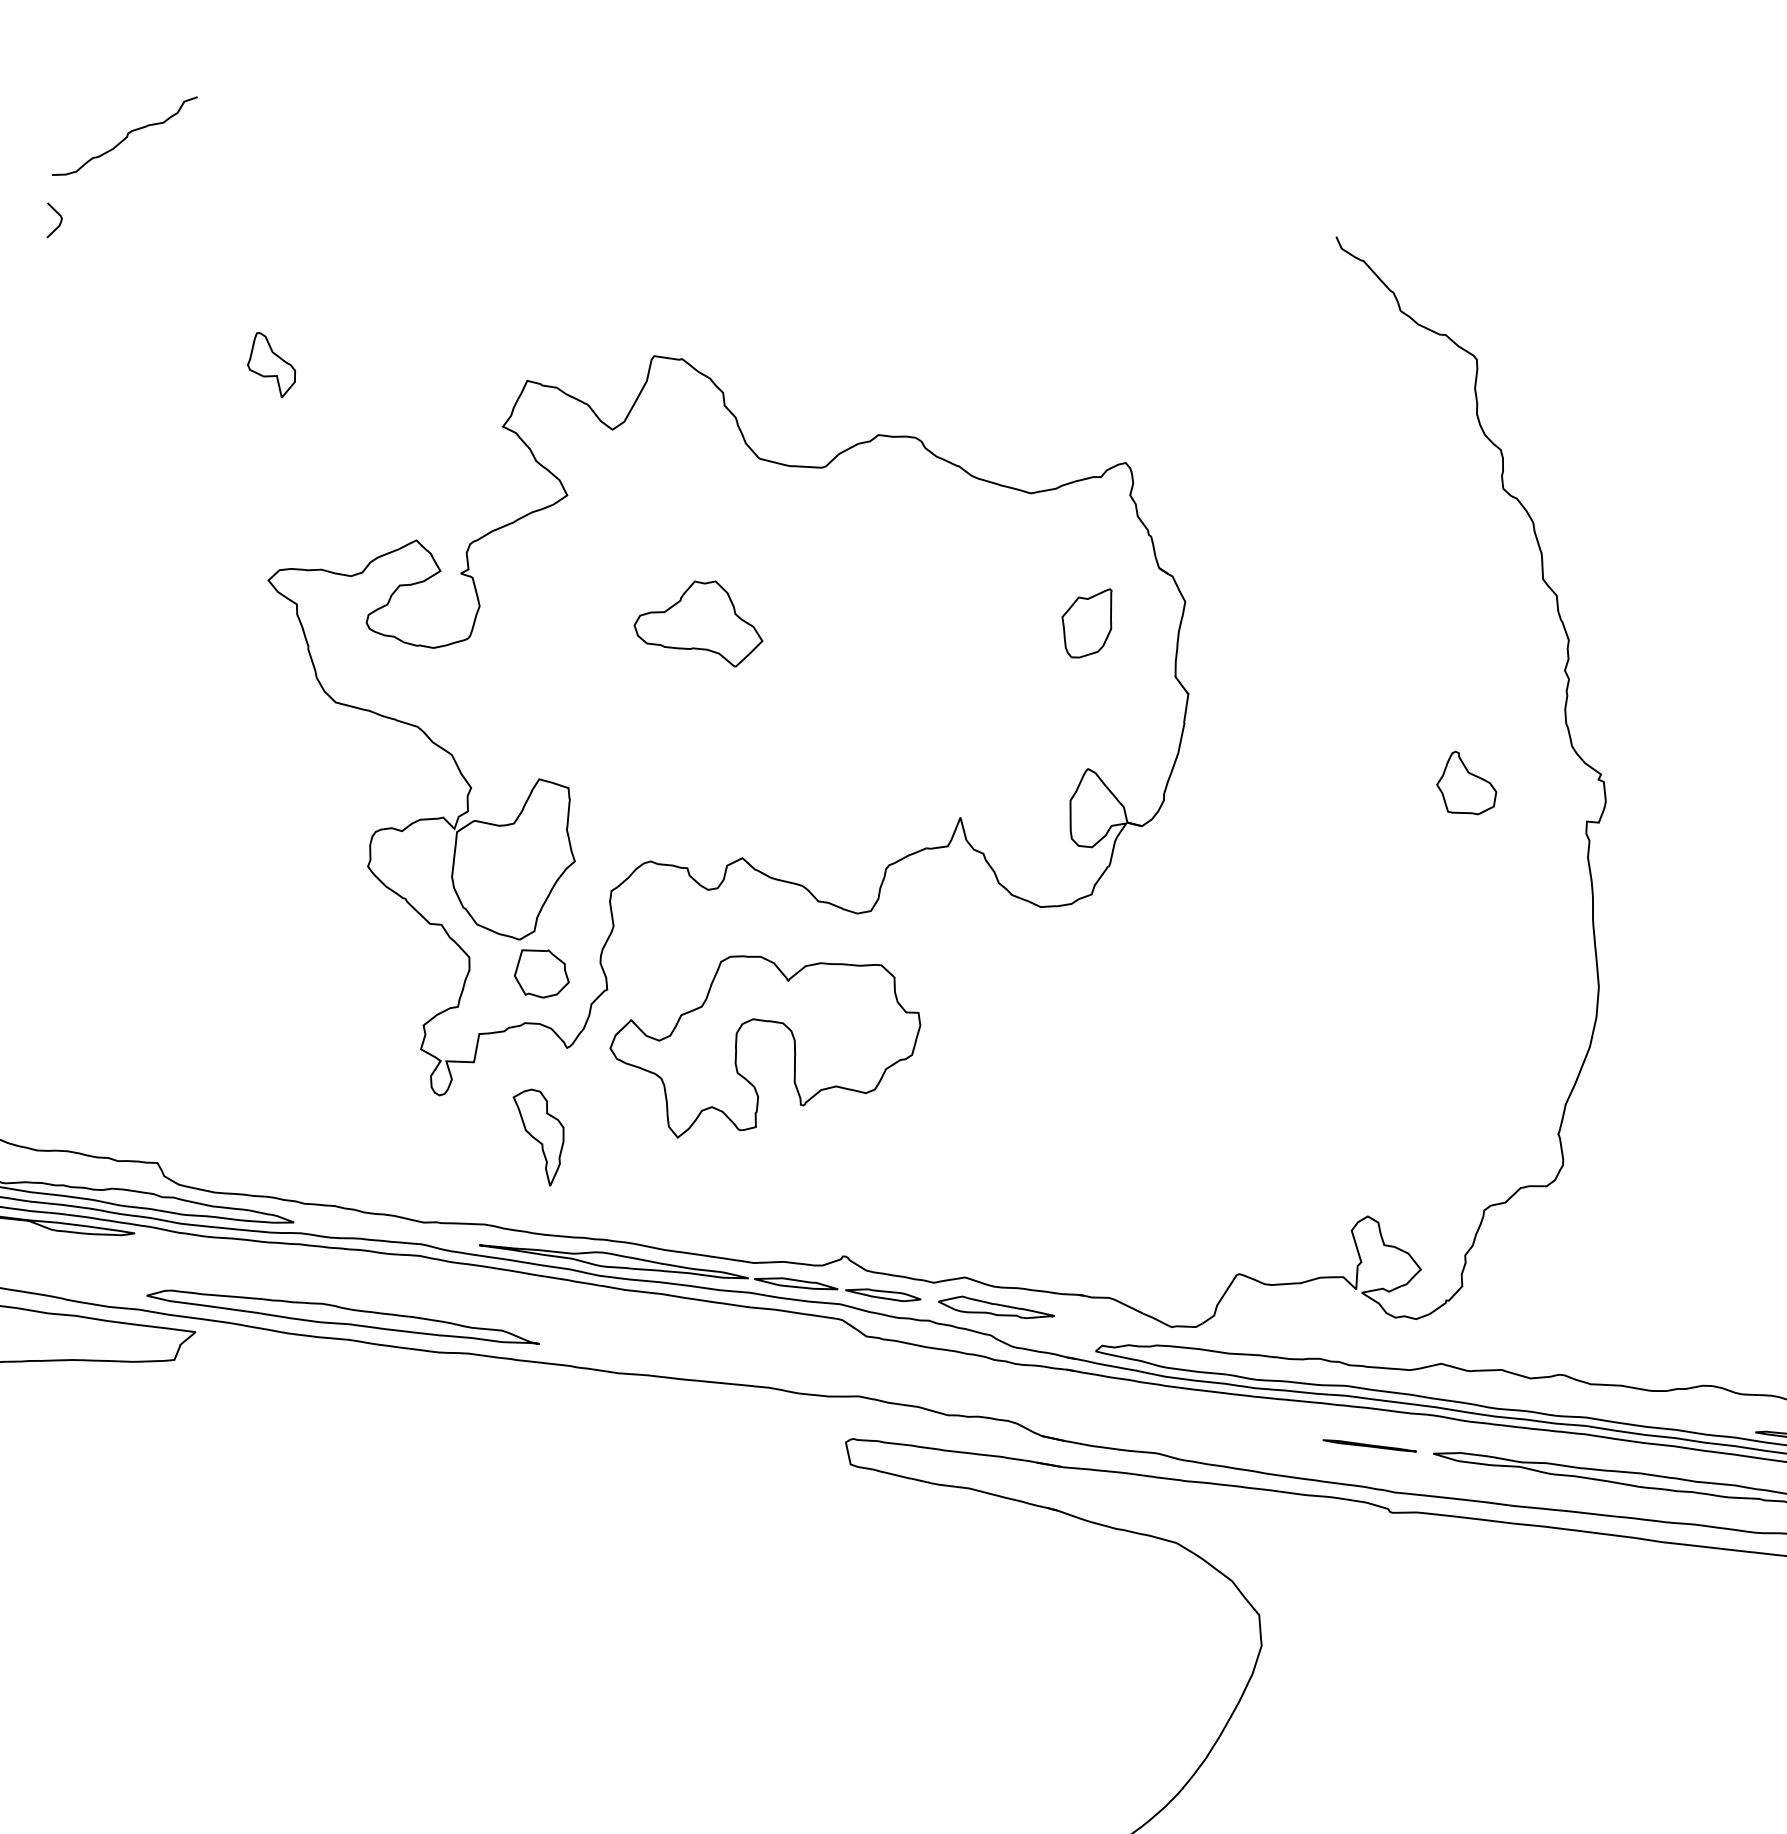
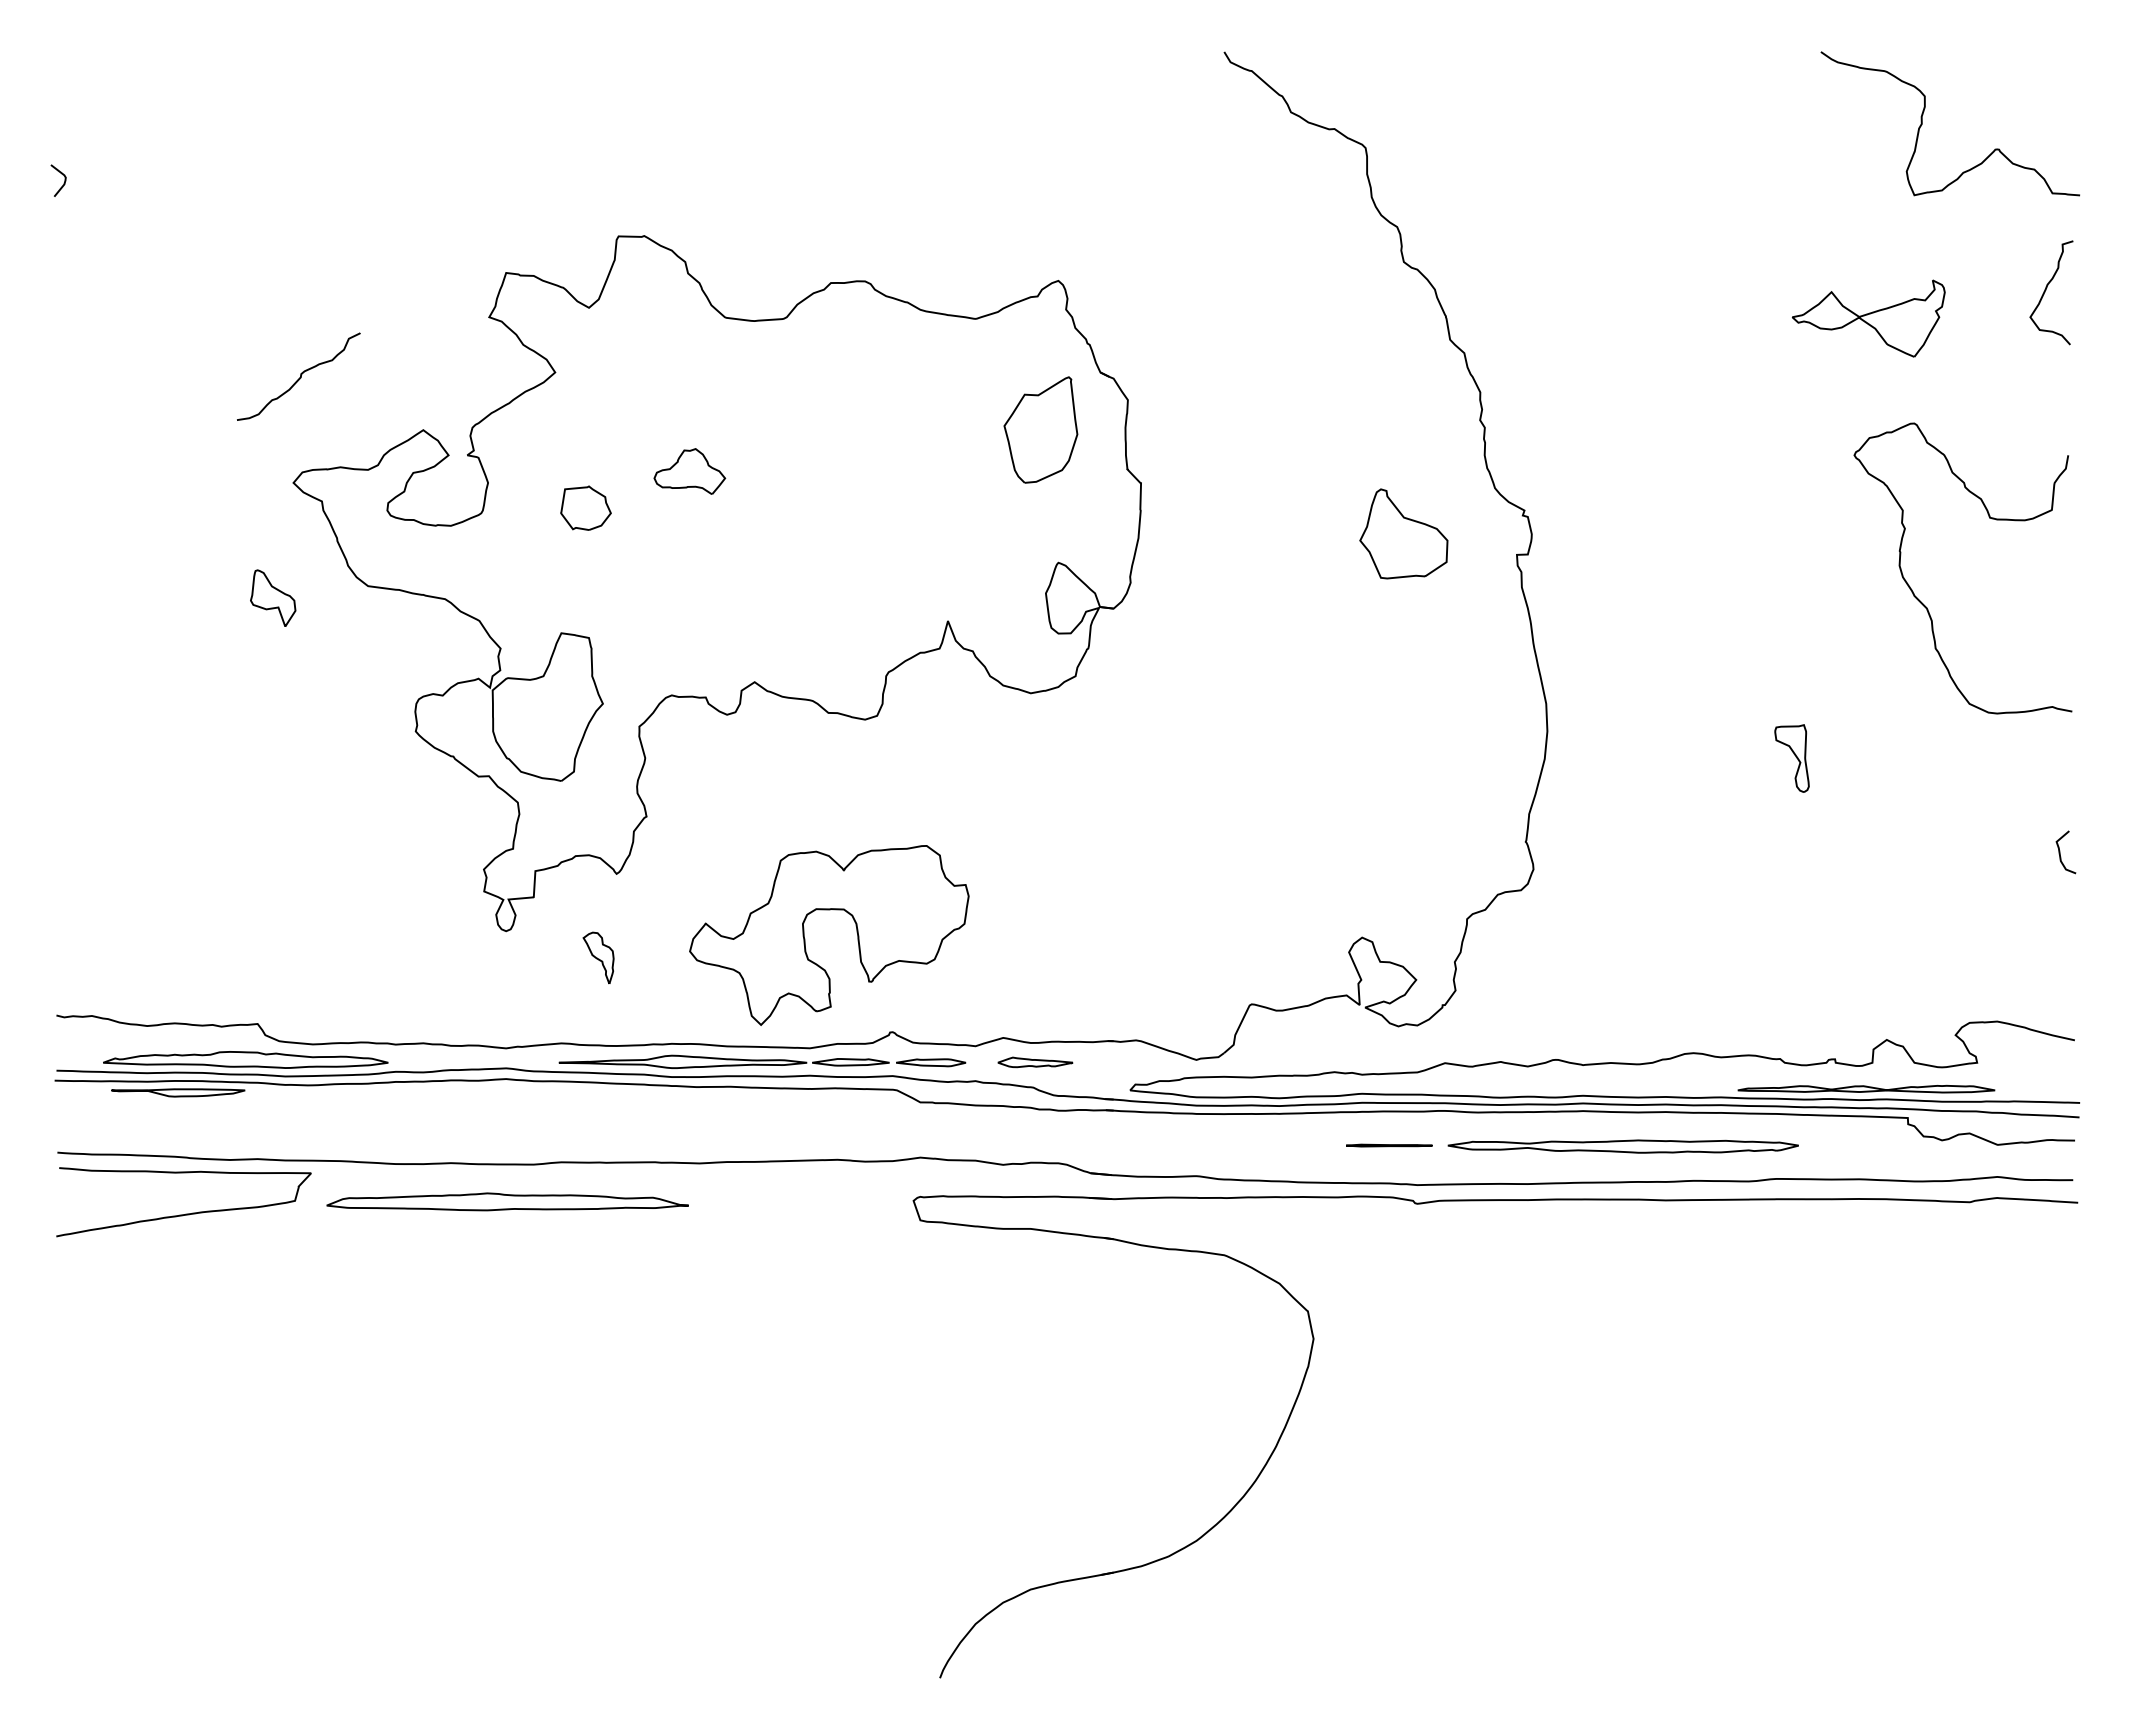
curve: (125, 137) -> (299, 377), moved
part: (272, 364) -> (273, 597), moved
part: (699, 620) -> (689, 471), size x0.6
part: (1086, 623) -> (1040, 430), size x1.6
part: (1467, 783) -> (1404, 533), size x1.6
part: (542, 972) -> (585, 507), moved
part: (737, 1049) -> (805, 938), moved
part: (536, 1136) -> (598, 957), size x0.6
part: (996, 1308) -> (1035, 1062), size x0.7
part: (343, 1315) -> (507, 1201), moved

